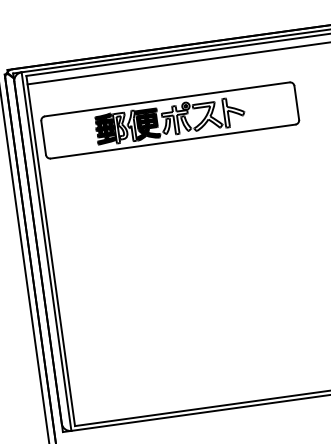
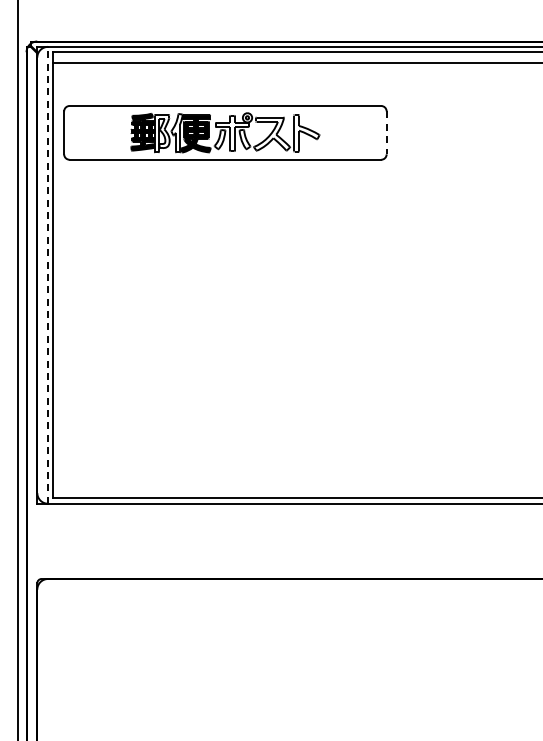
line: (296, 103) -> (386, 133), solid -> dashed
line: (46, 250) -> (48, 274), solid -> dashed

